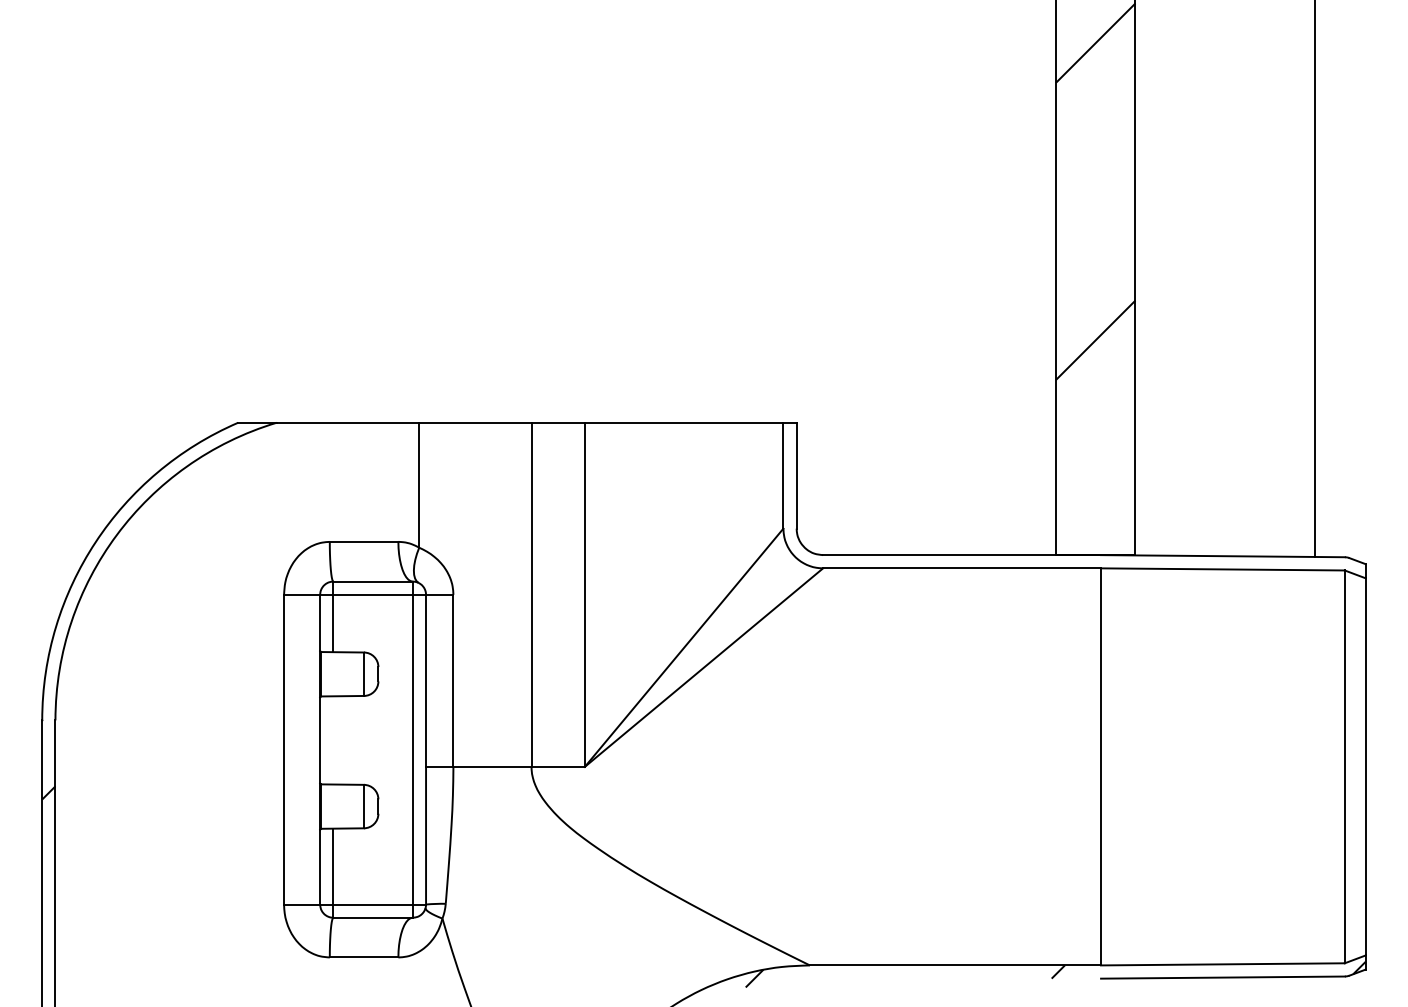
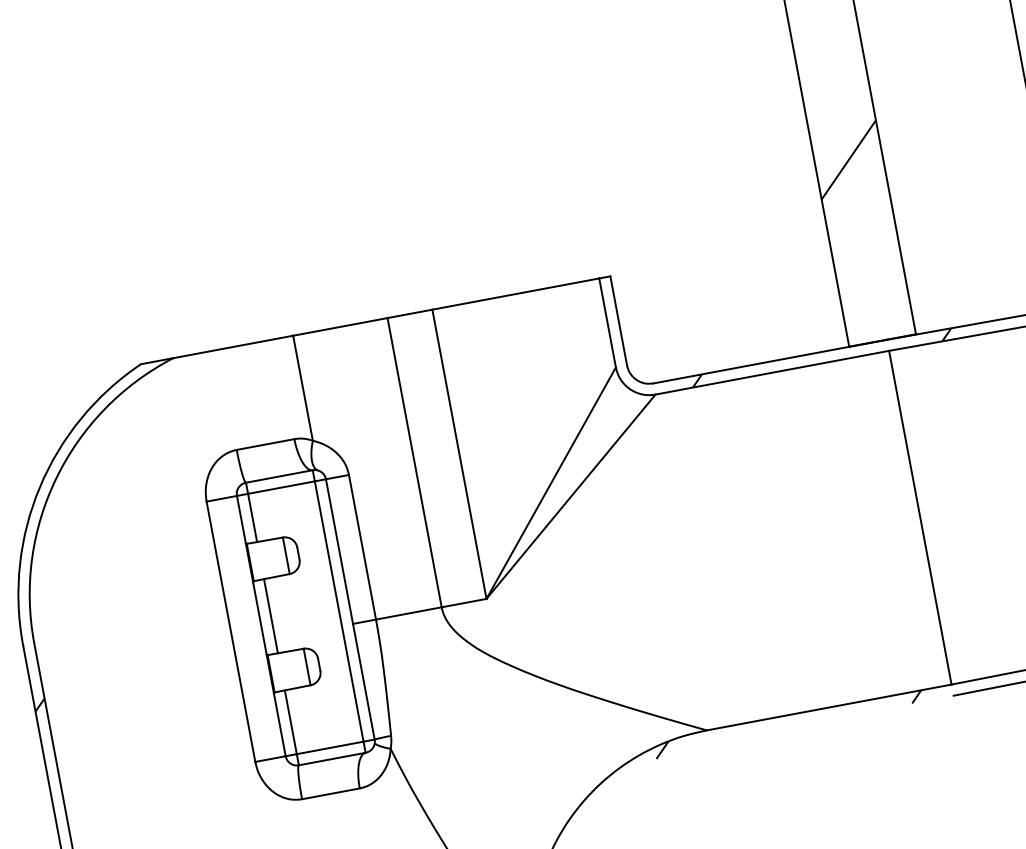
hatch: (1022, 561) -> (822, 357), added
line: (333, 740) -> (271, 616), added

